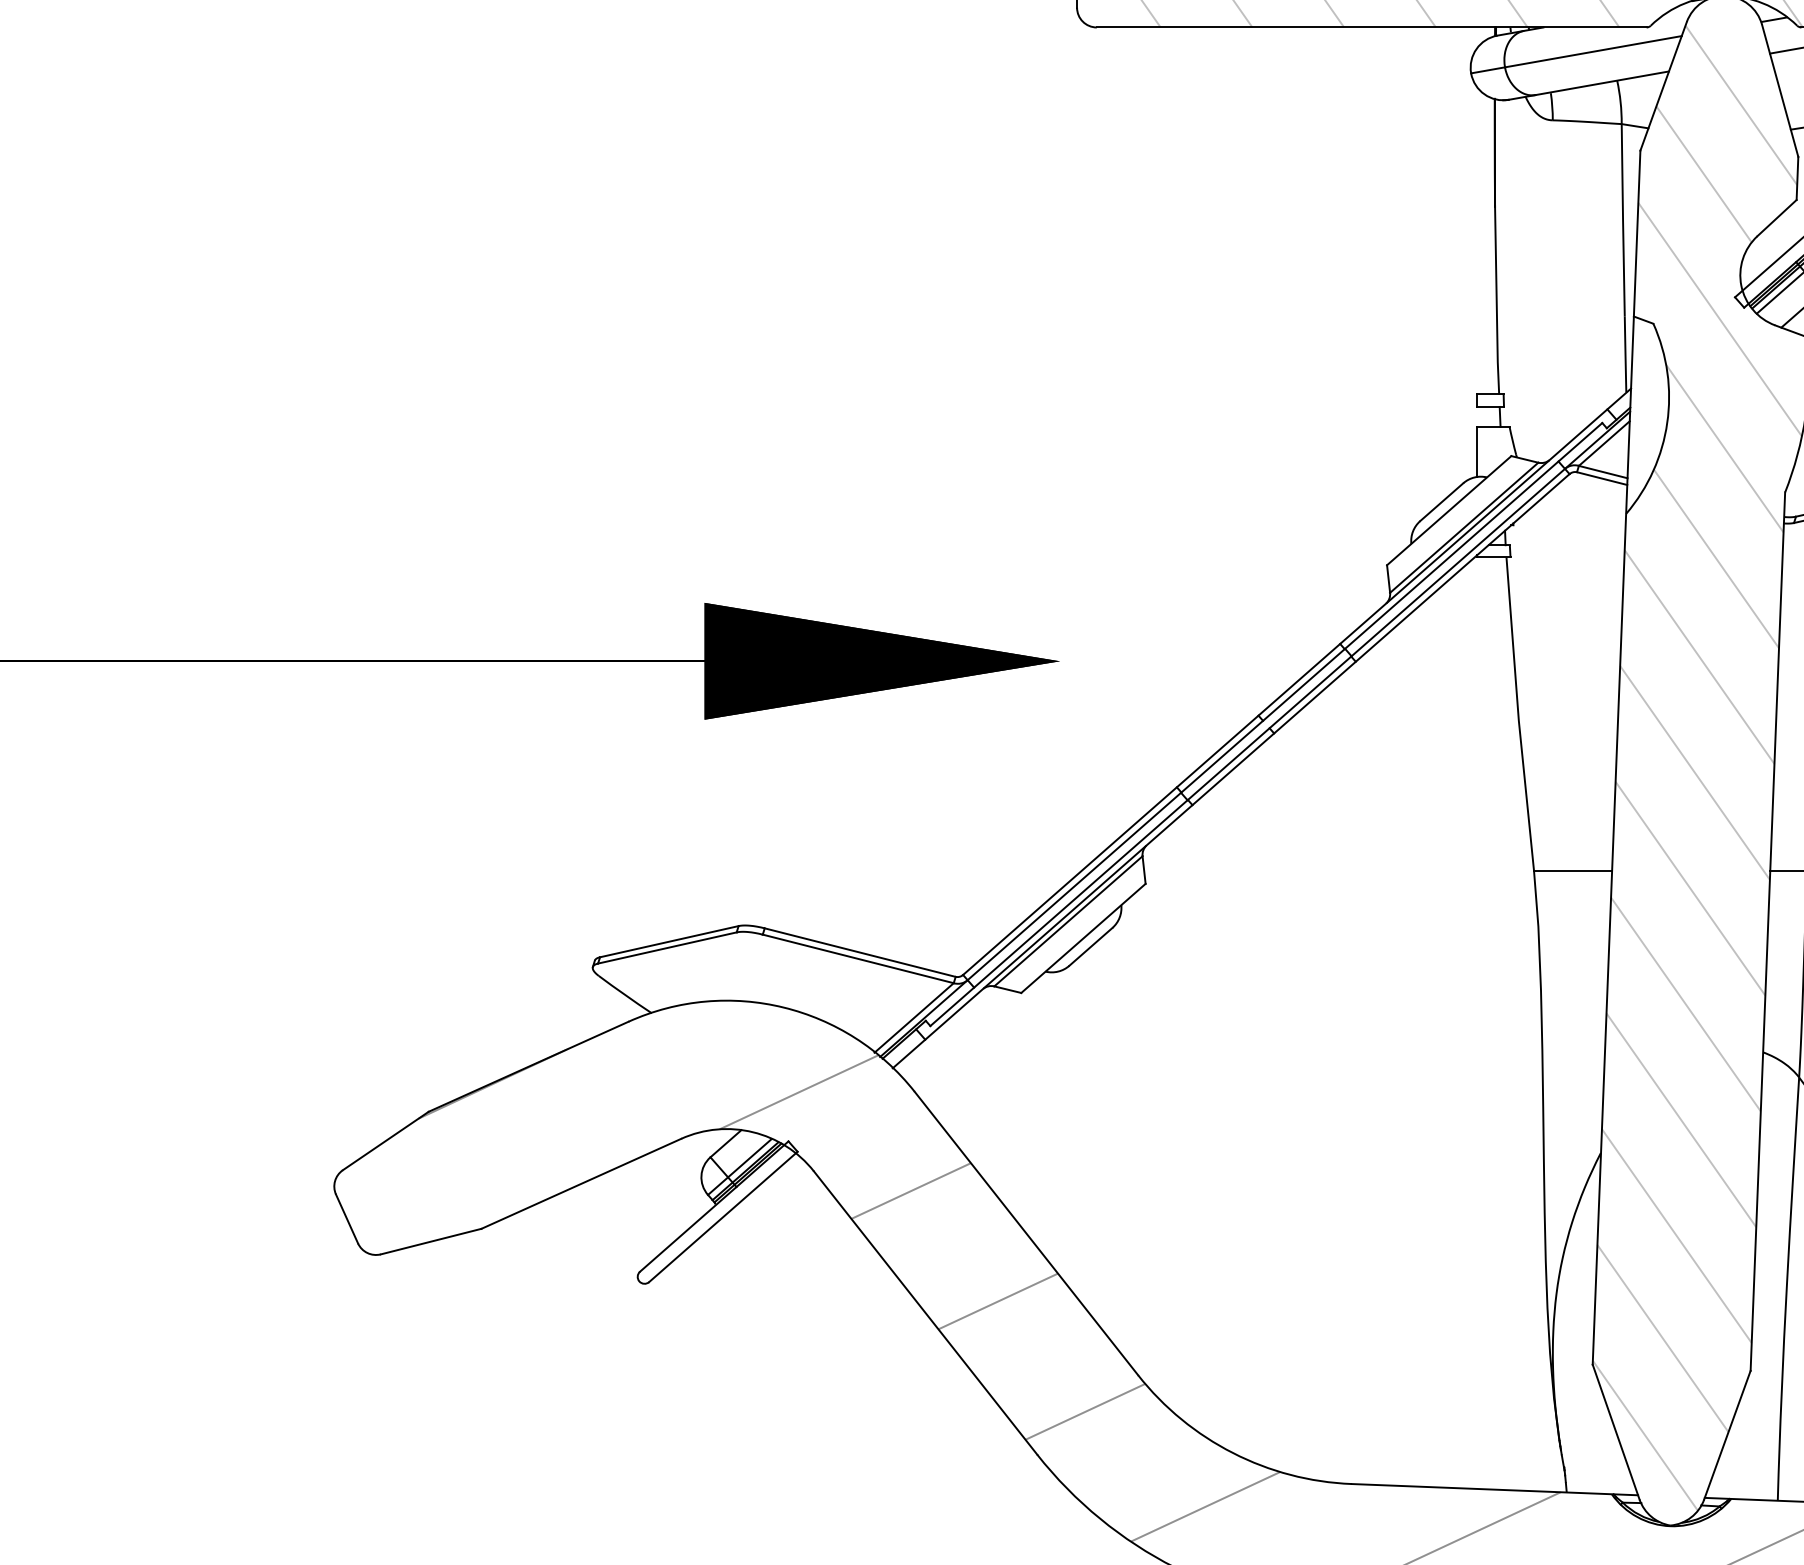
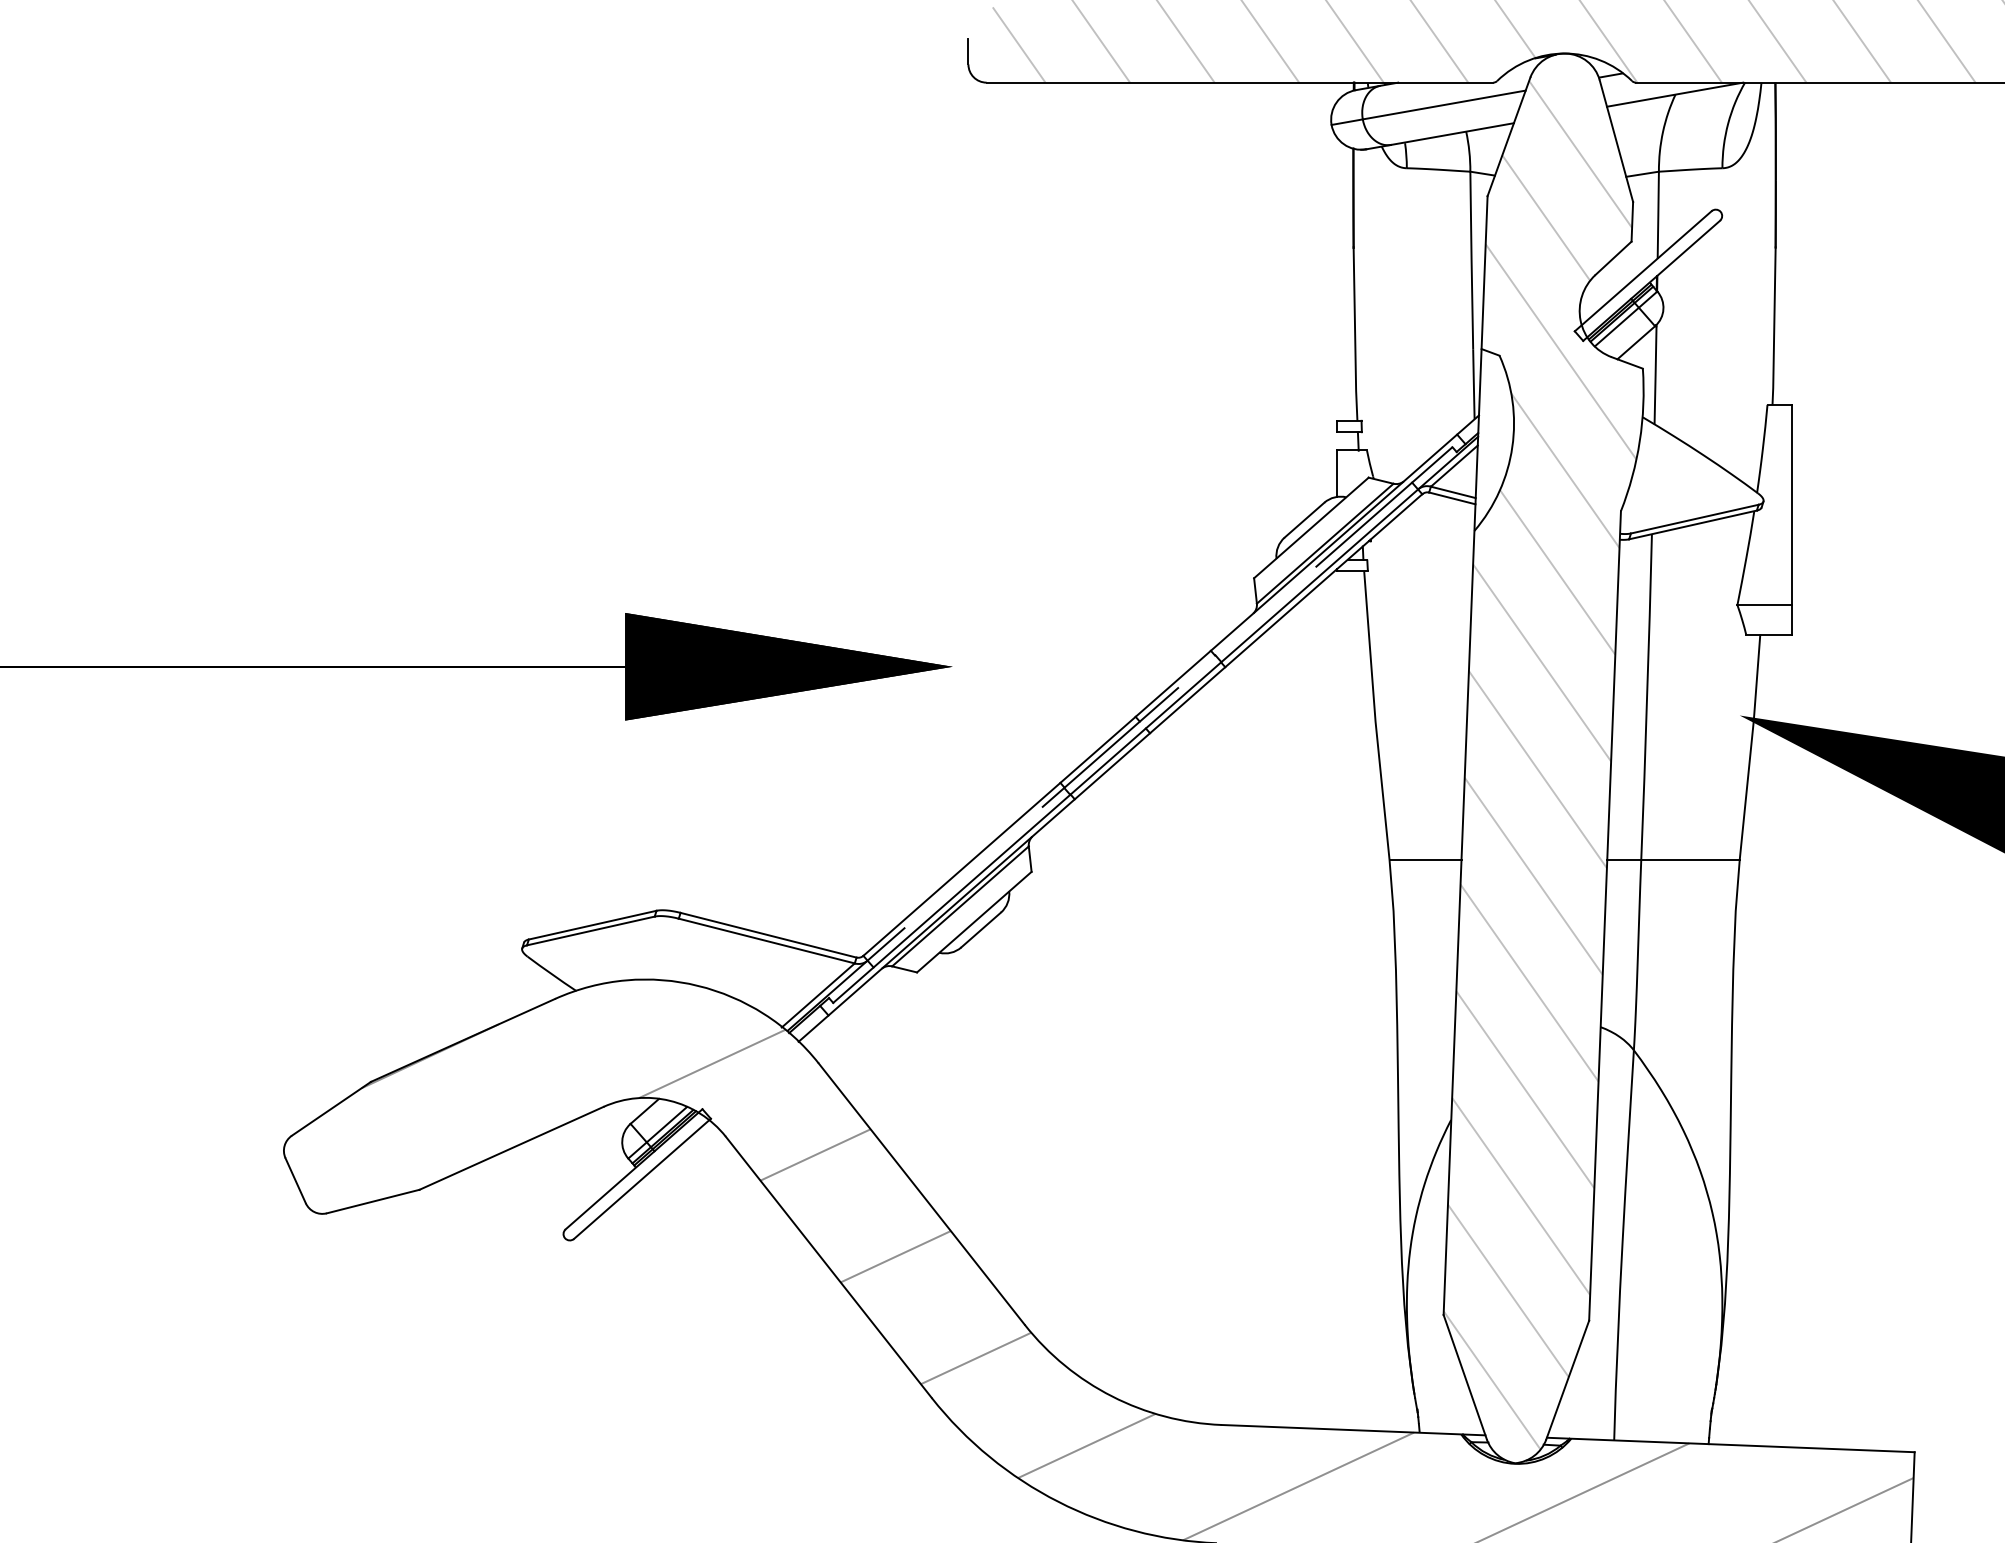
line: (1240, 740) -> (1119, 739), solid -> dashed

